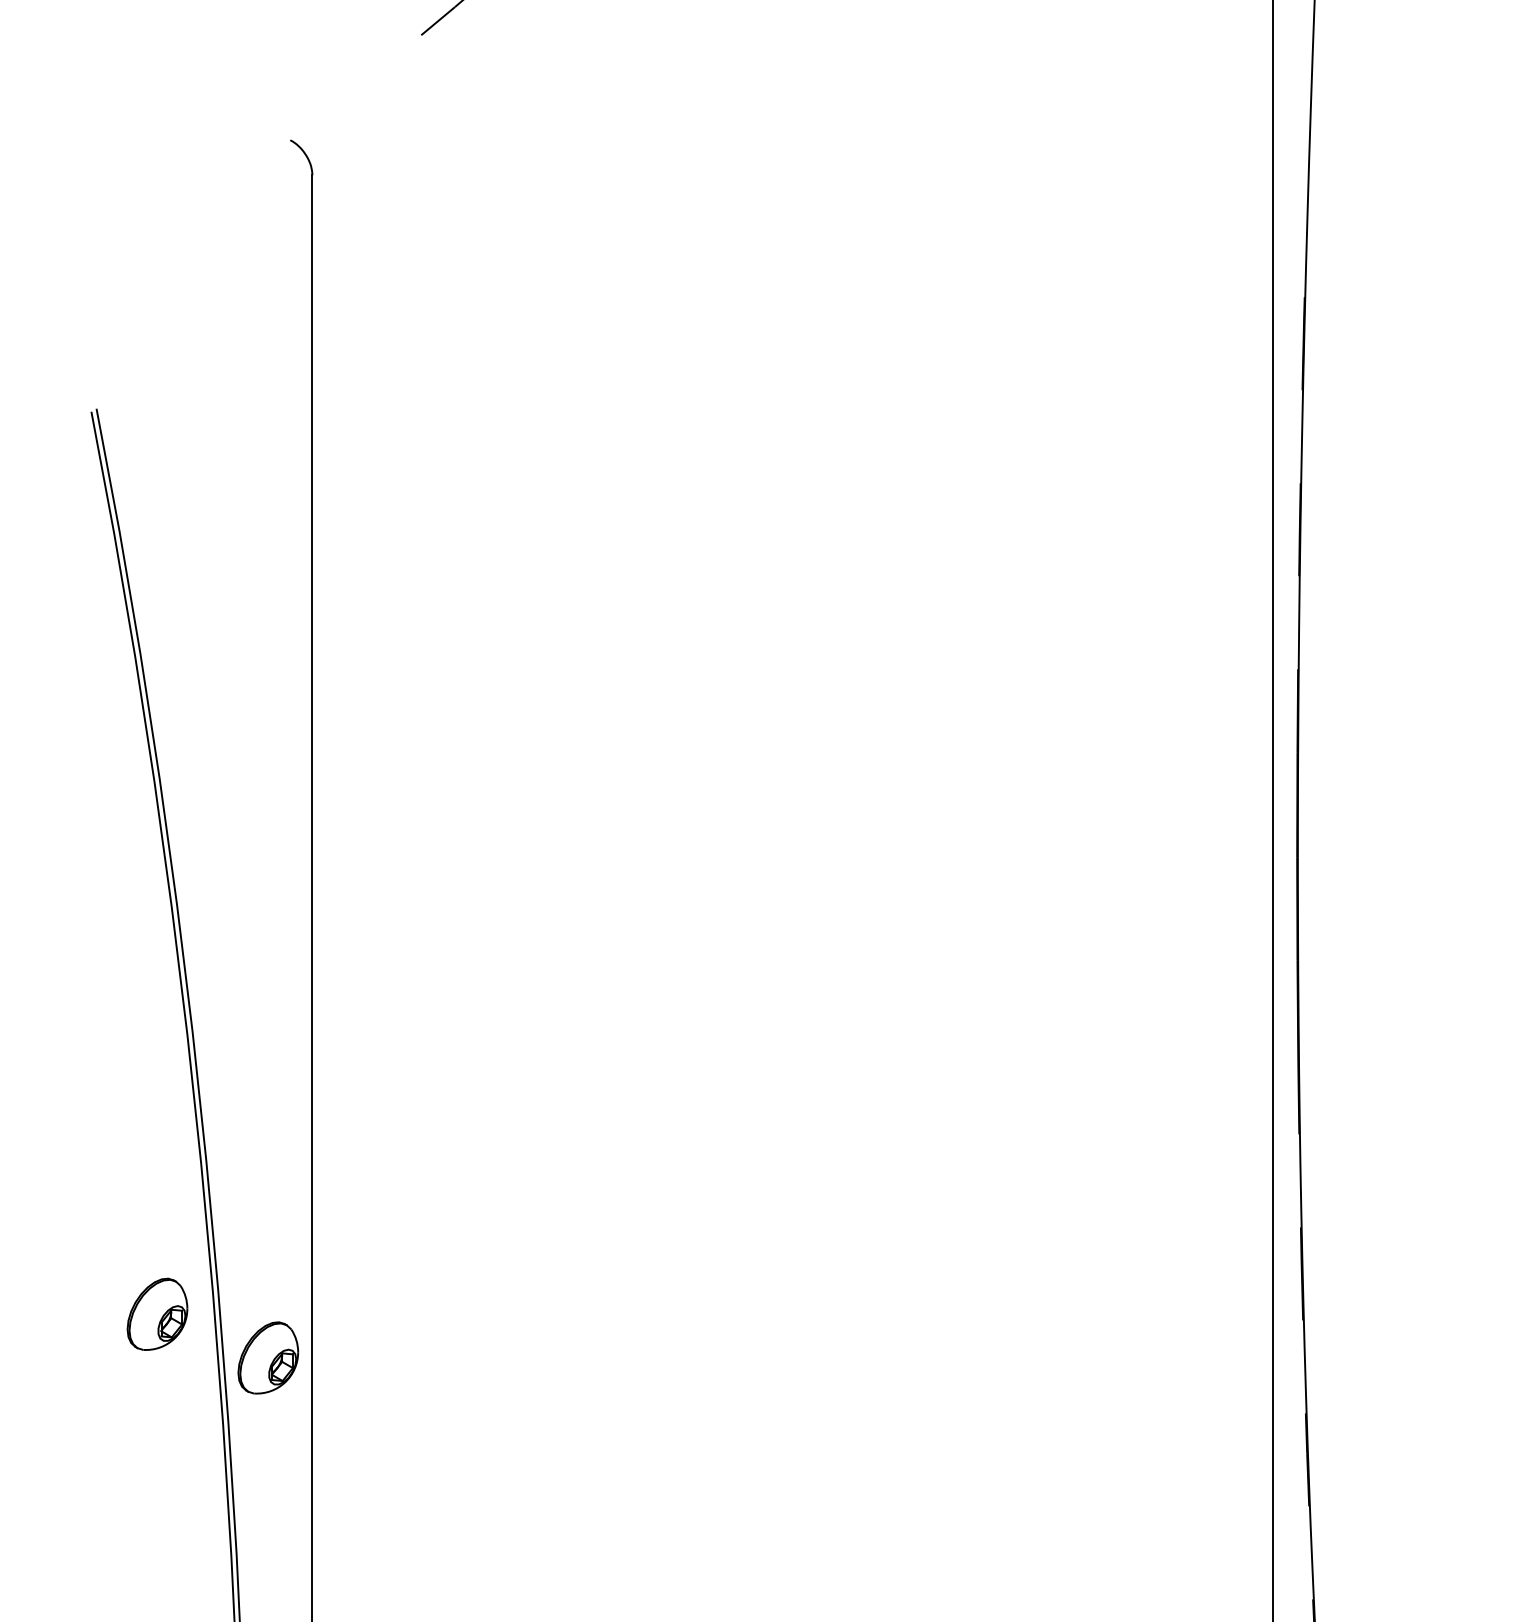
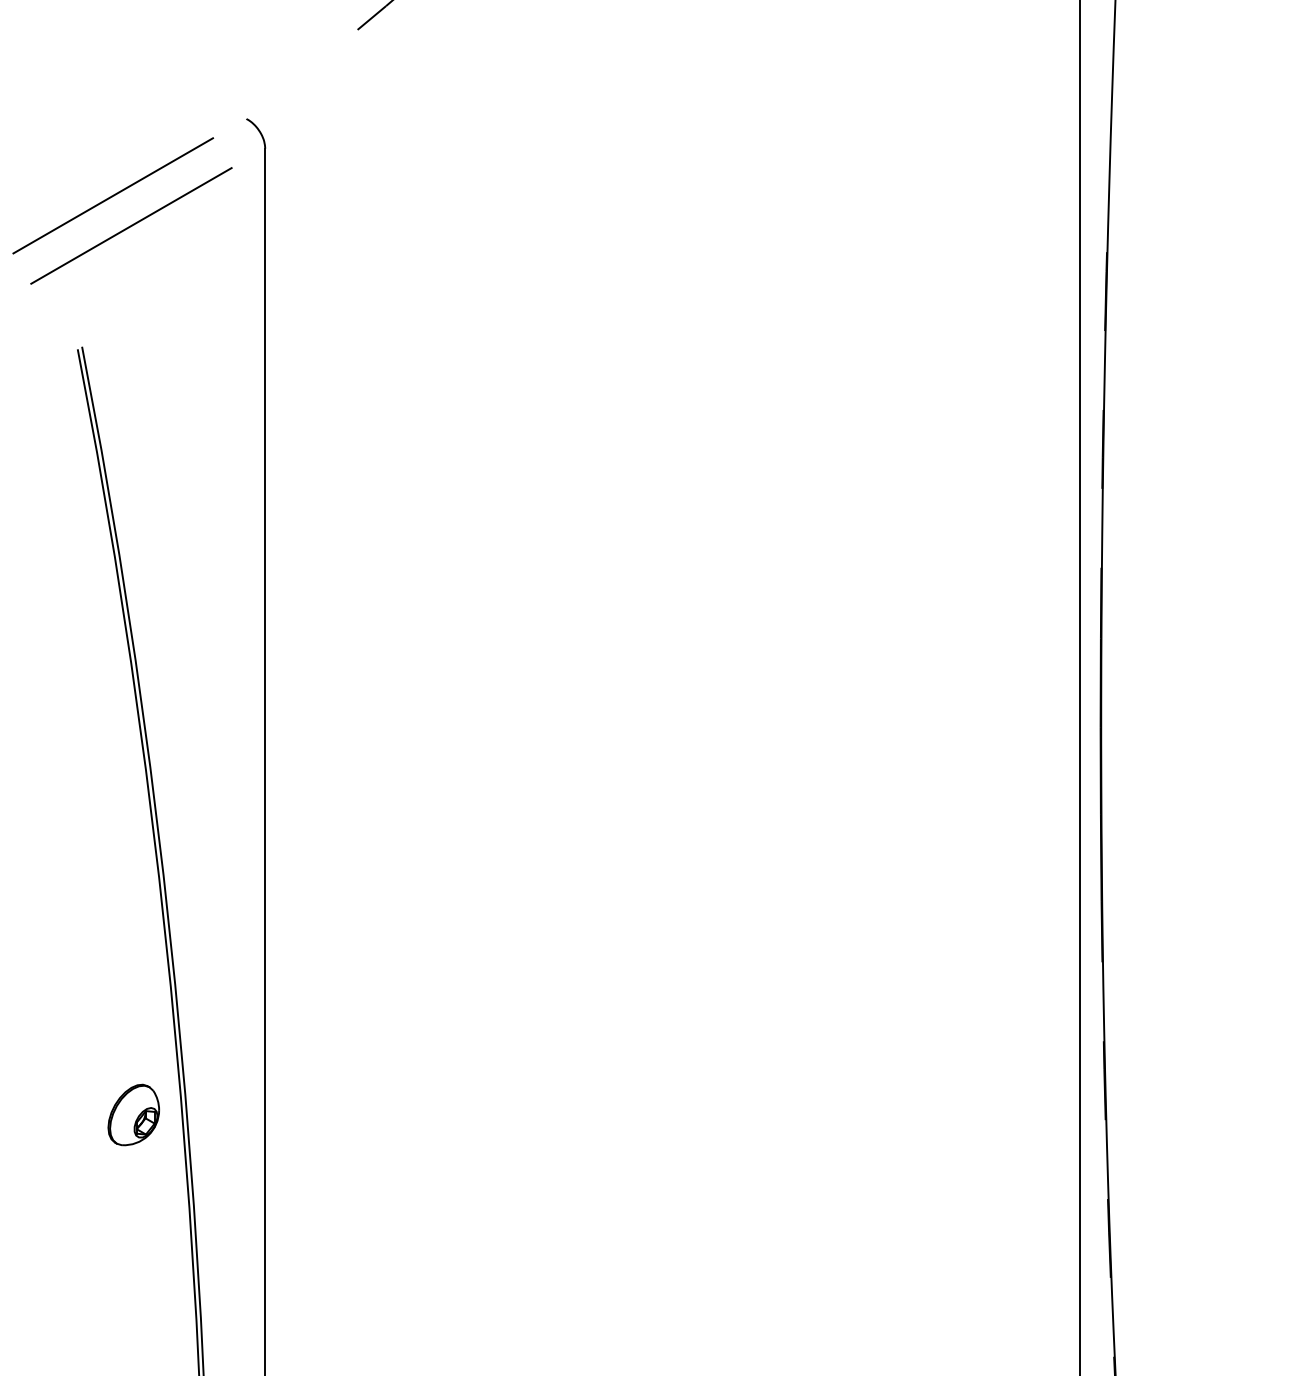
line: (132, 230) -> (112, 195), added
line: (154, 265) -> (131, 225), added
part: (267, 1357) -> (227, 1151), removed

